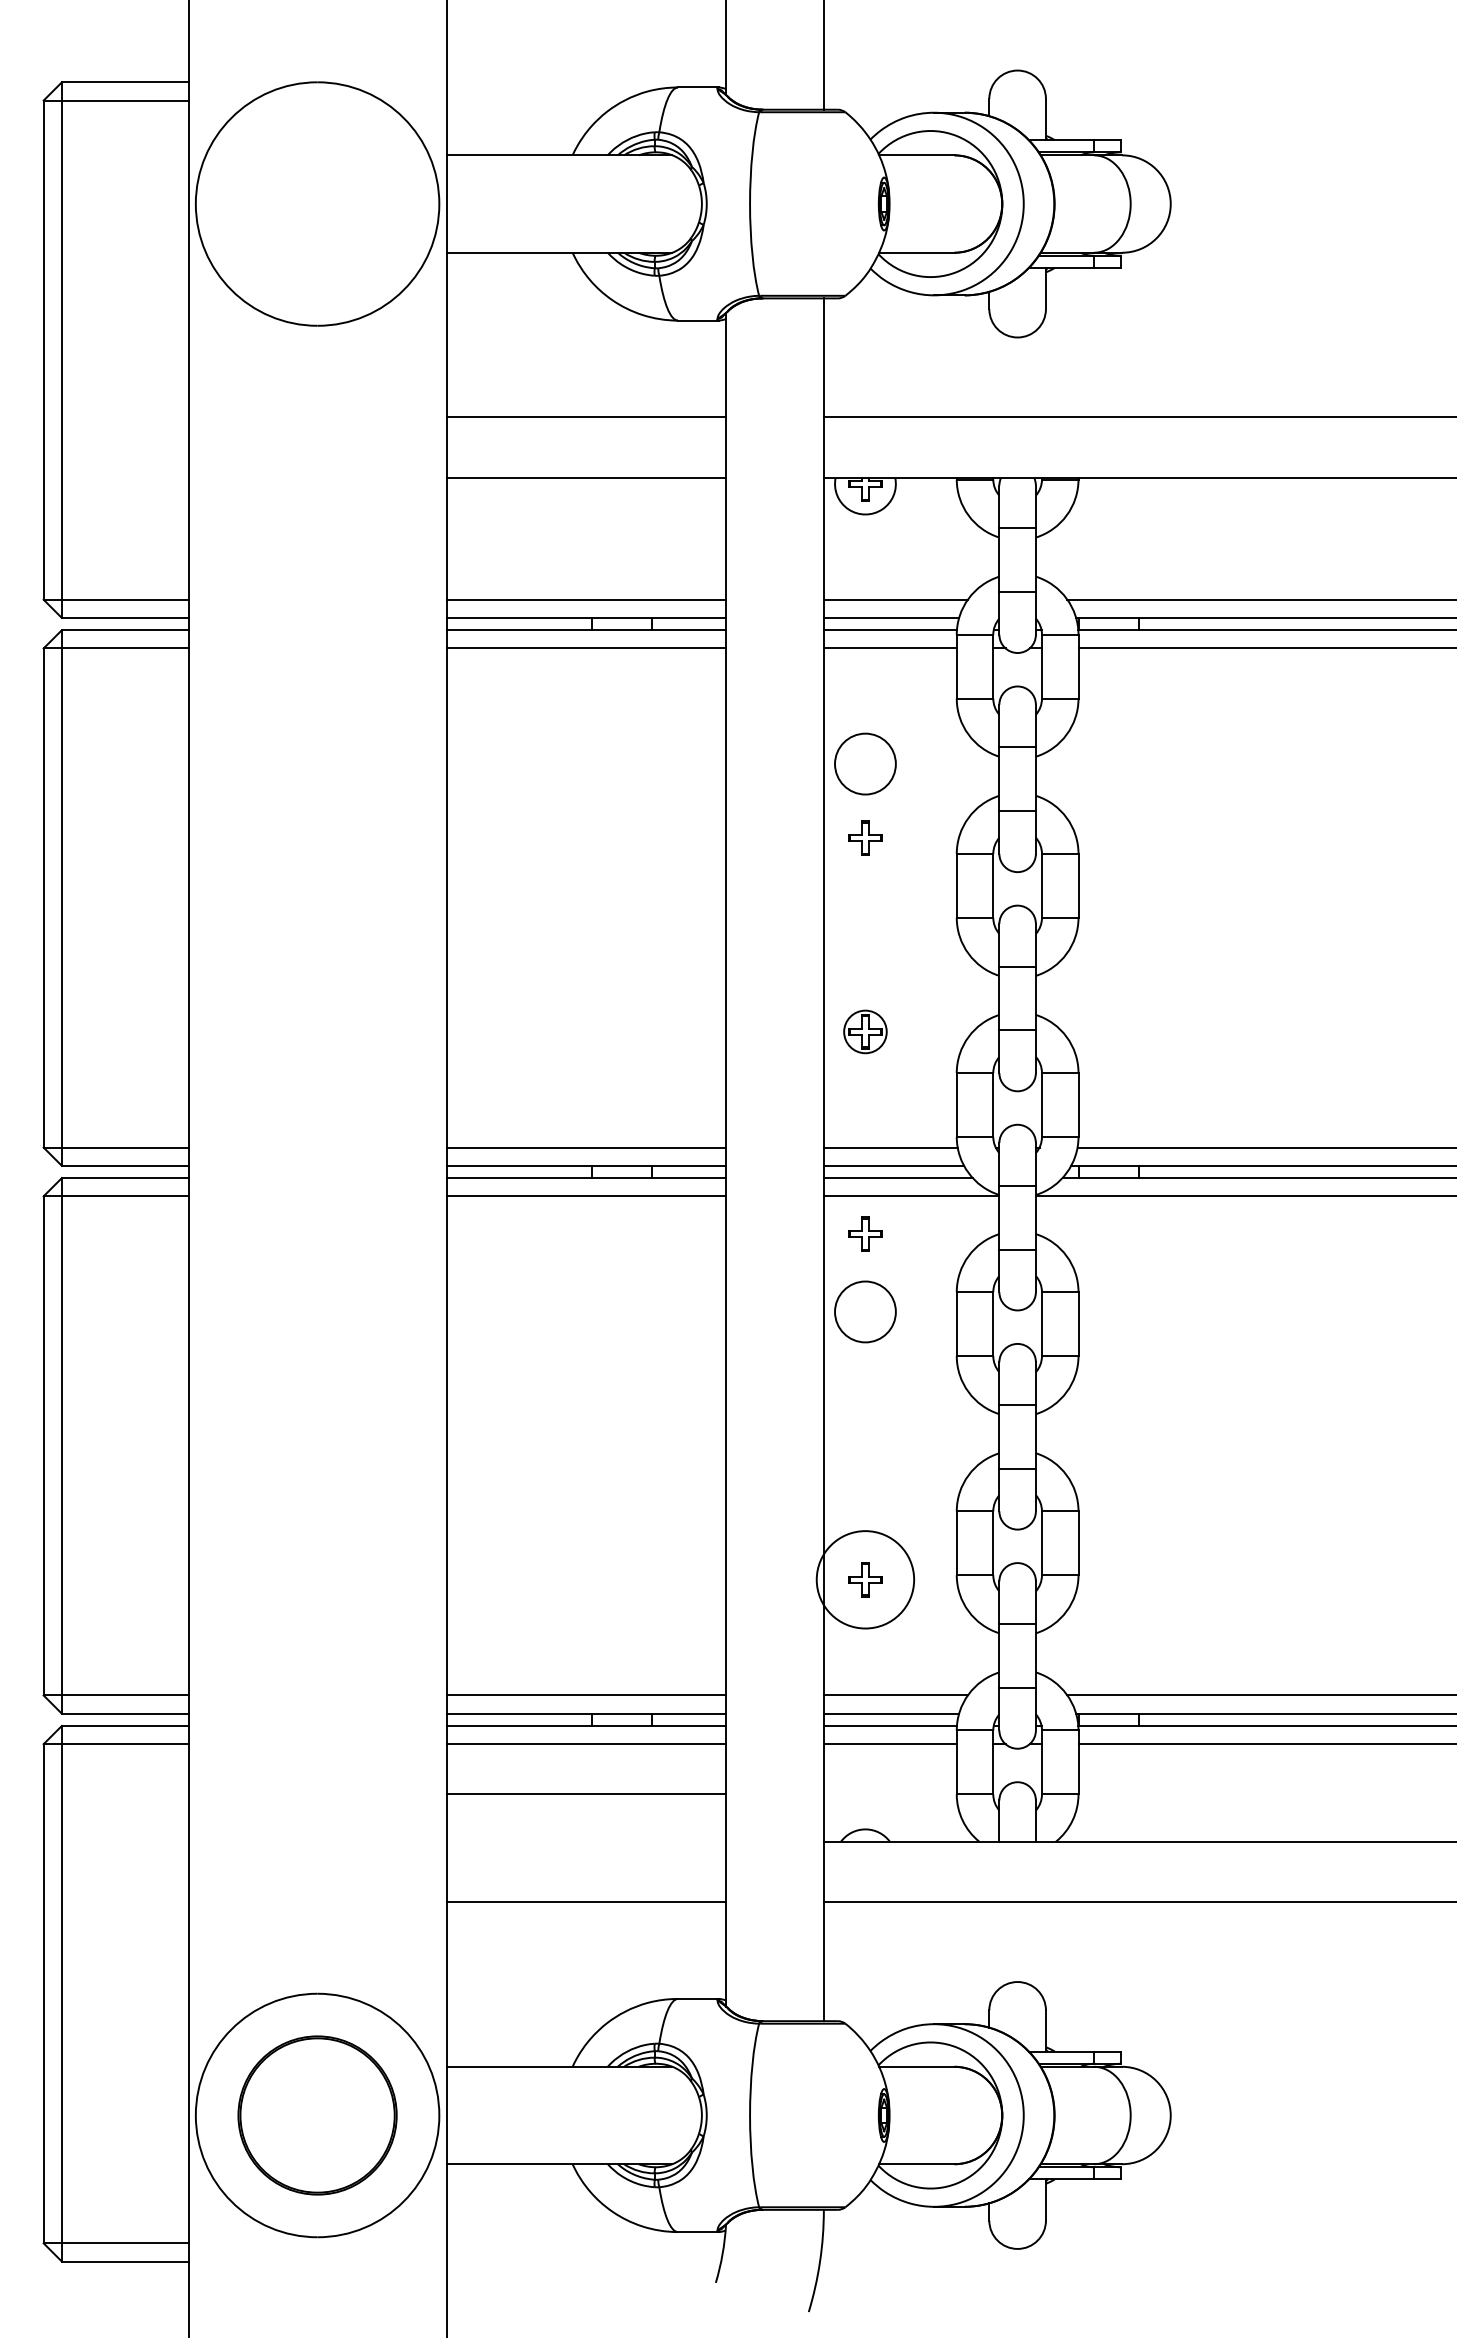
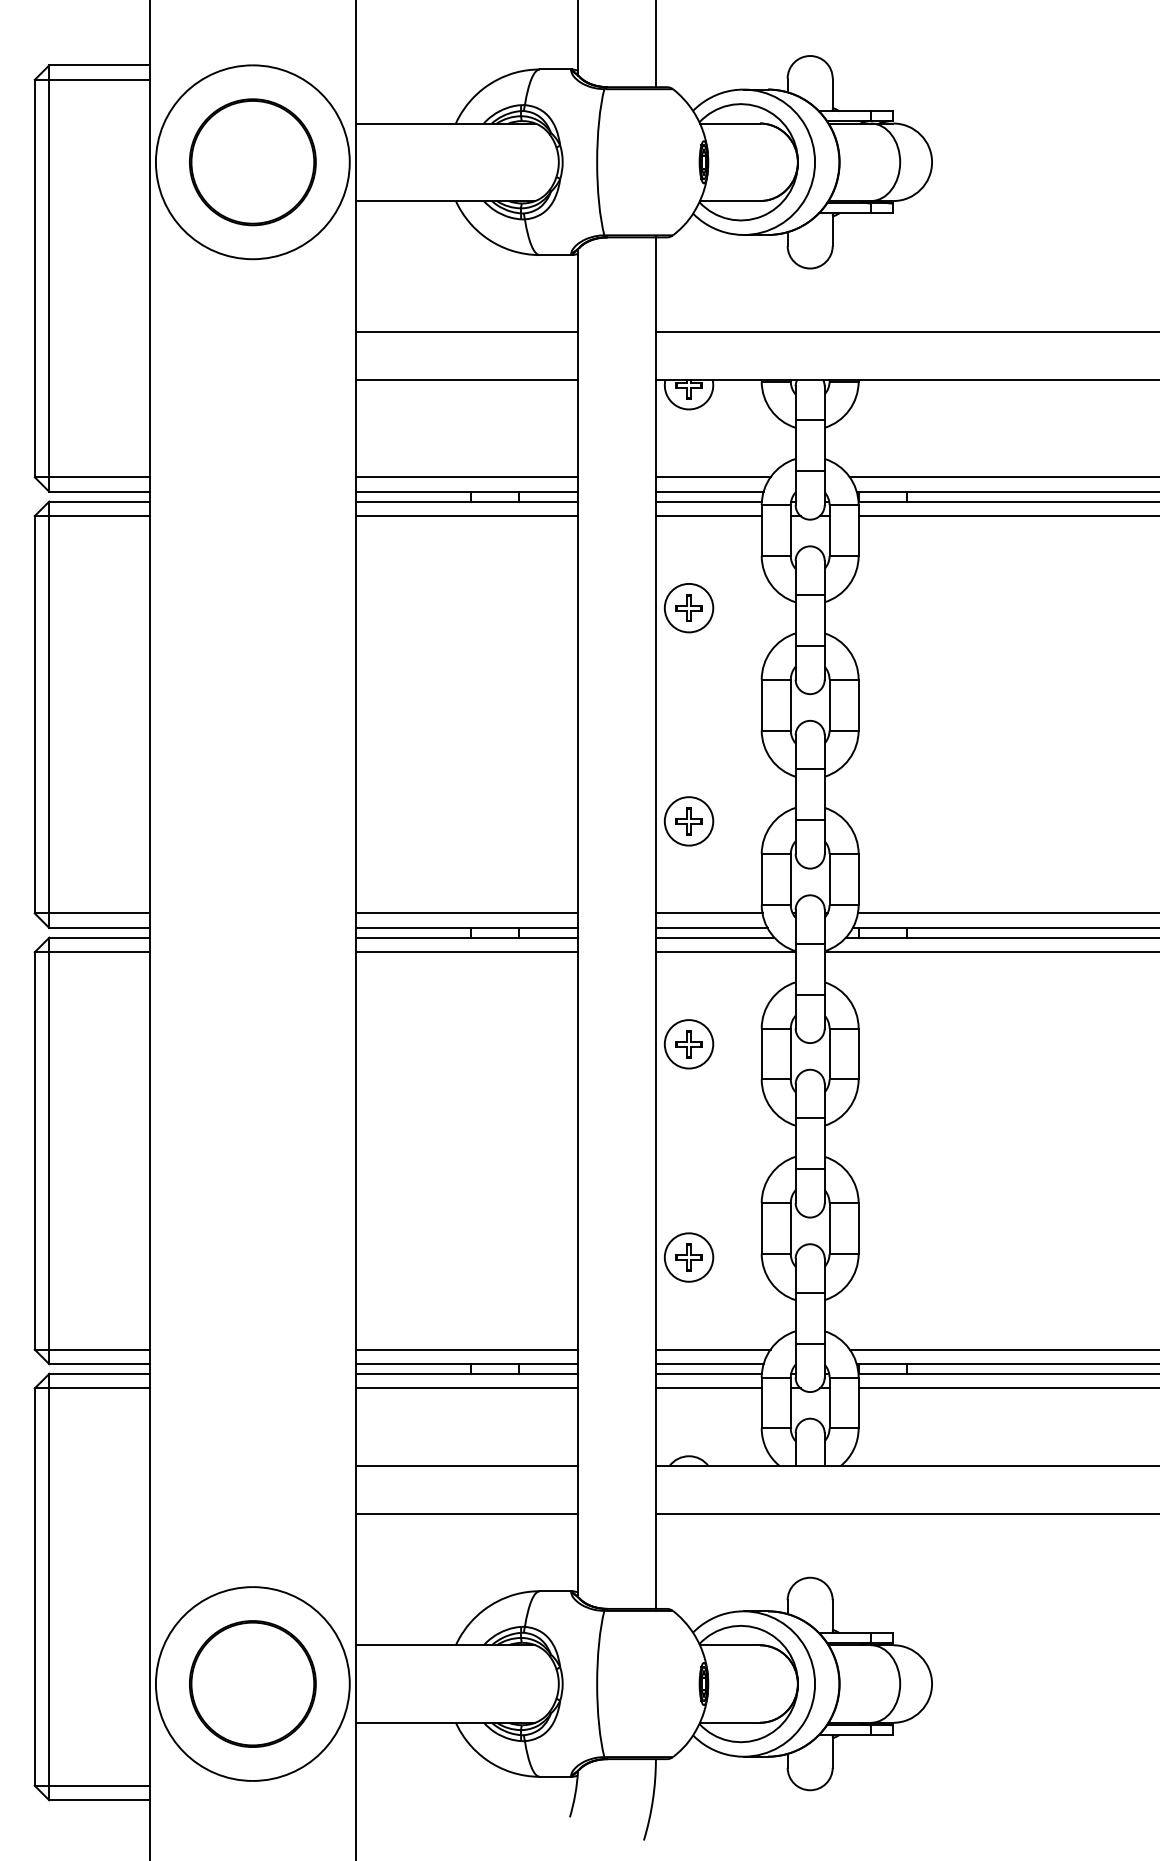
part: (317, 204) -> (252, 162), added
part: (864, 837) -> (688, 607), moved
circle: (864, 1032) -> (688, 821), size x1.43
part: (864, 1234) -> (688, 1044), moved
circle: (864, 1579) -> (688, 1257), size x0.62
line: (585, 1793) -> (466, 1465), moved

